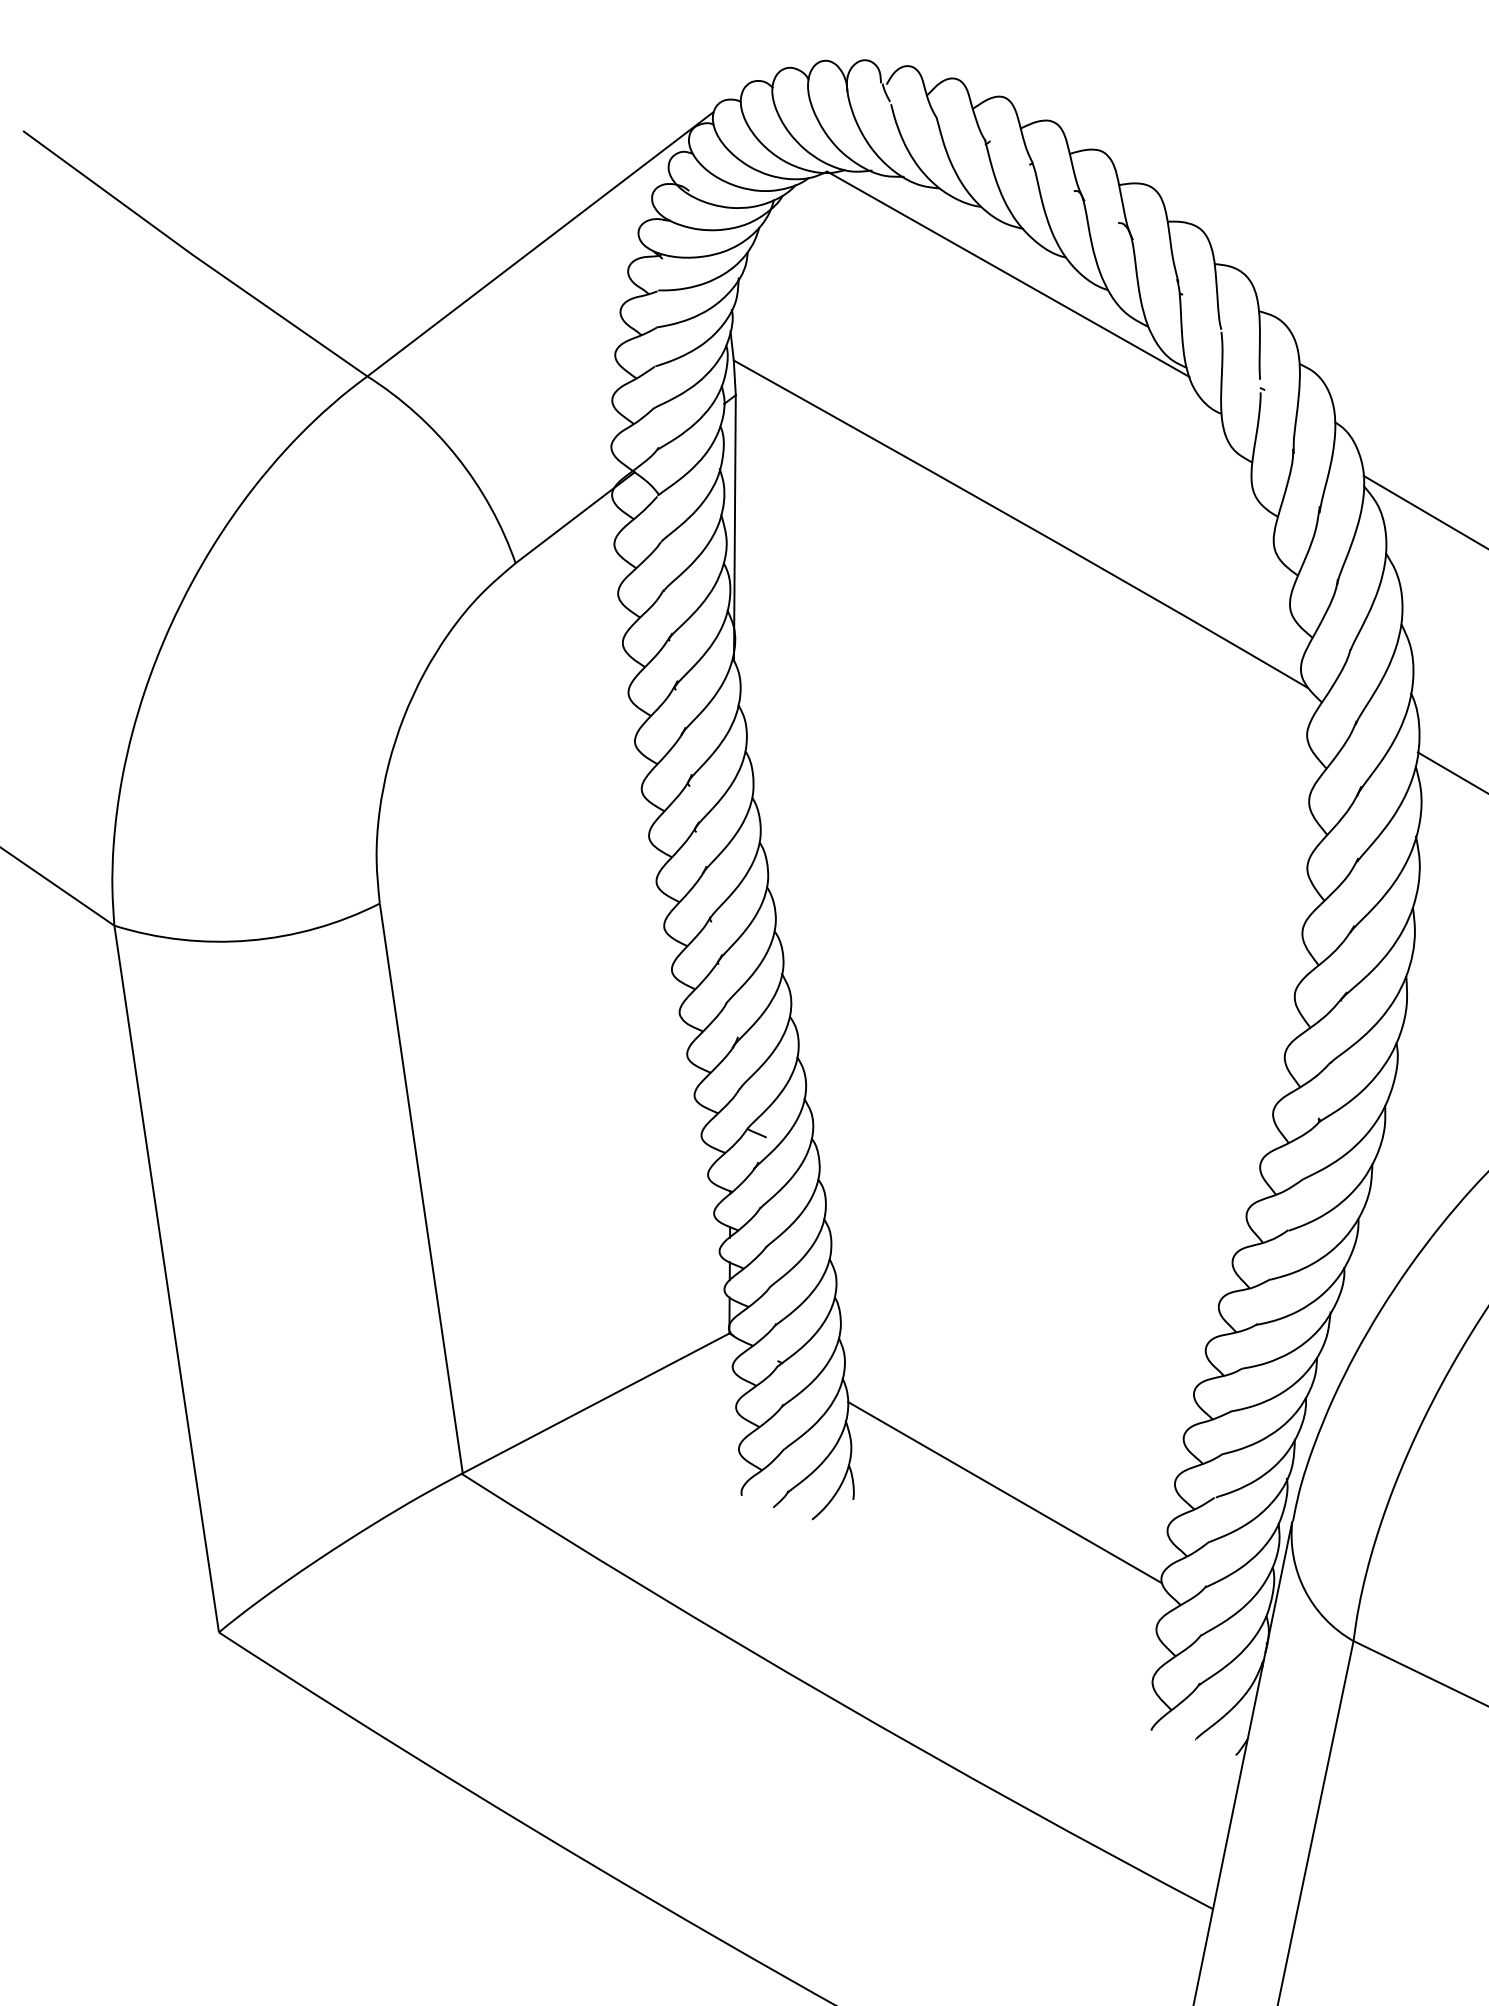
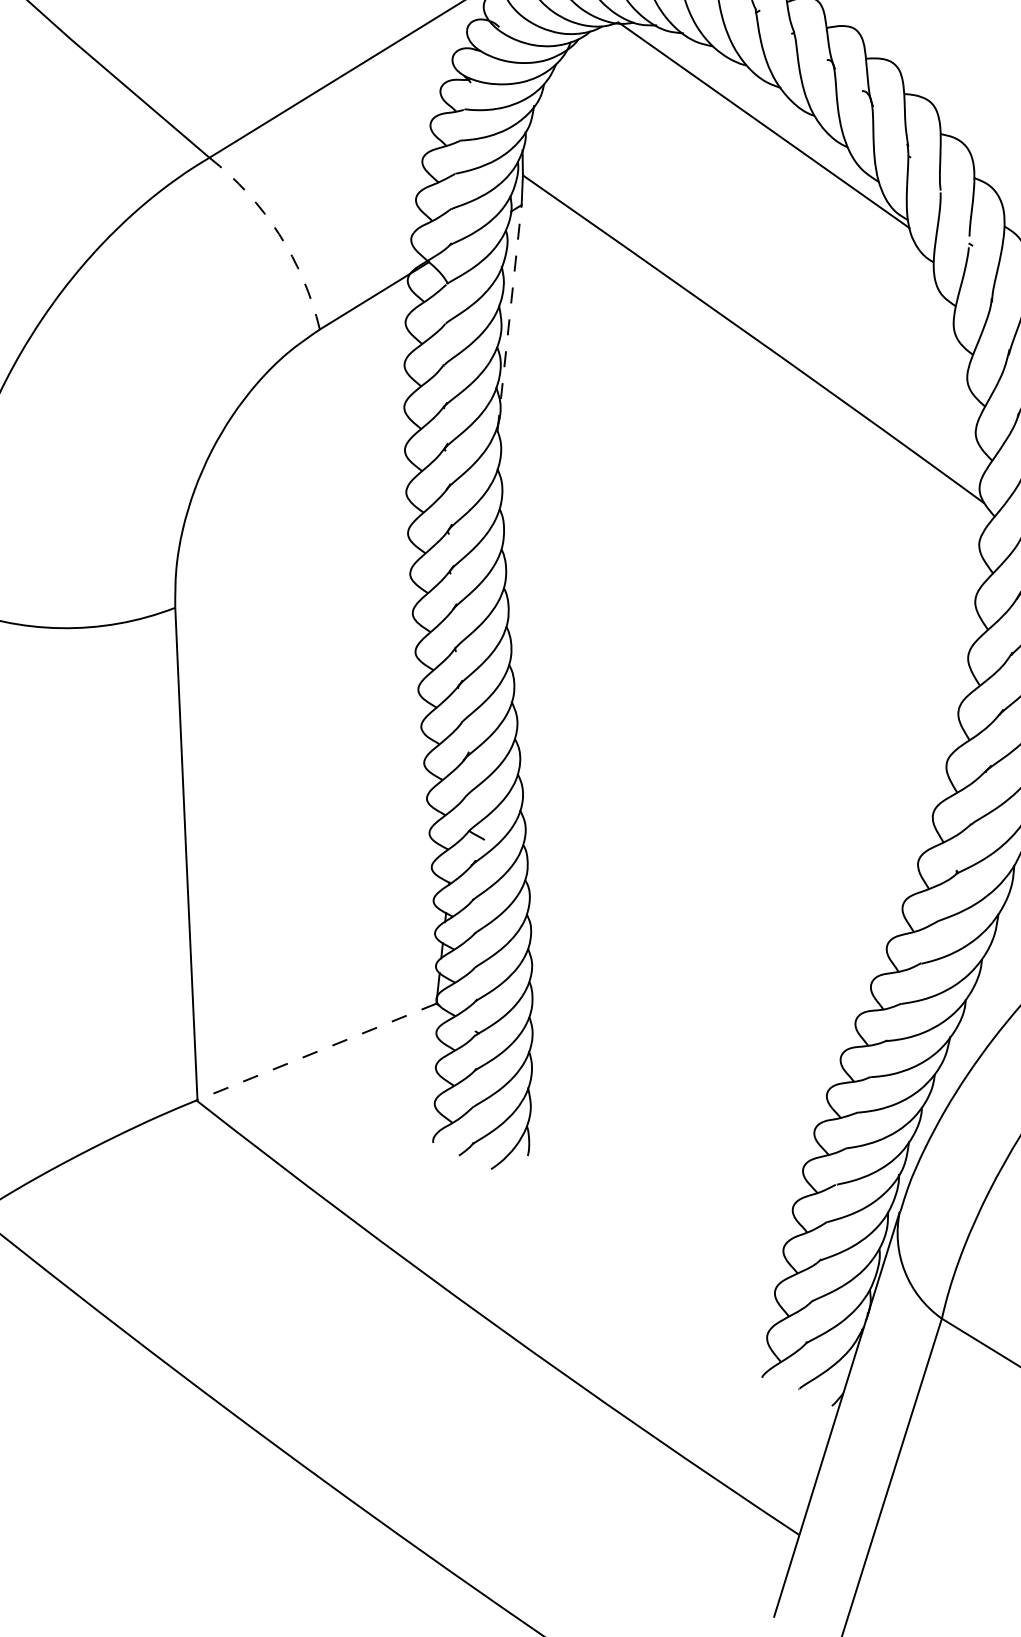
arc: (457, 457) -> (279, 234), solid -> dashed
line: (734, 527) -> (509, 317), solid -> dashed
line: (596, 1403) -> (317, 1051), solid -> dashed
line: (1005, 1492) -> (658, 1162), removed

